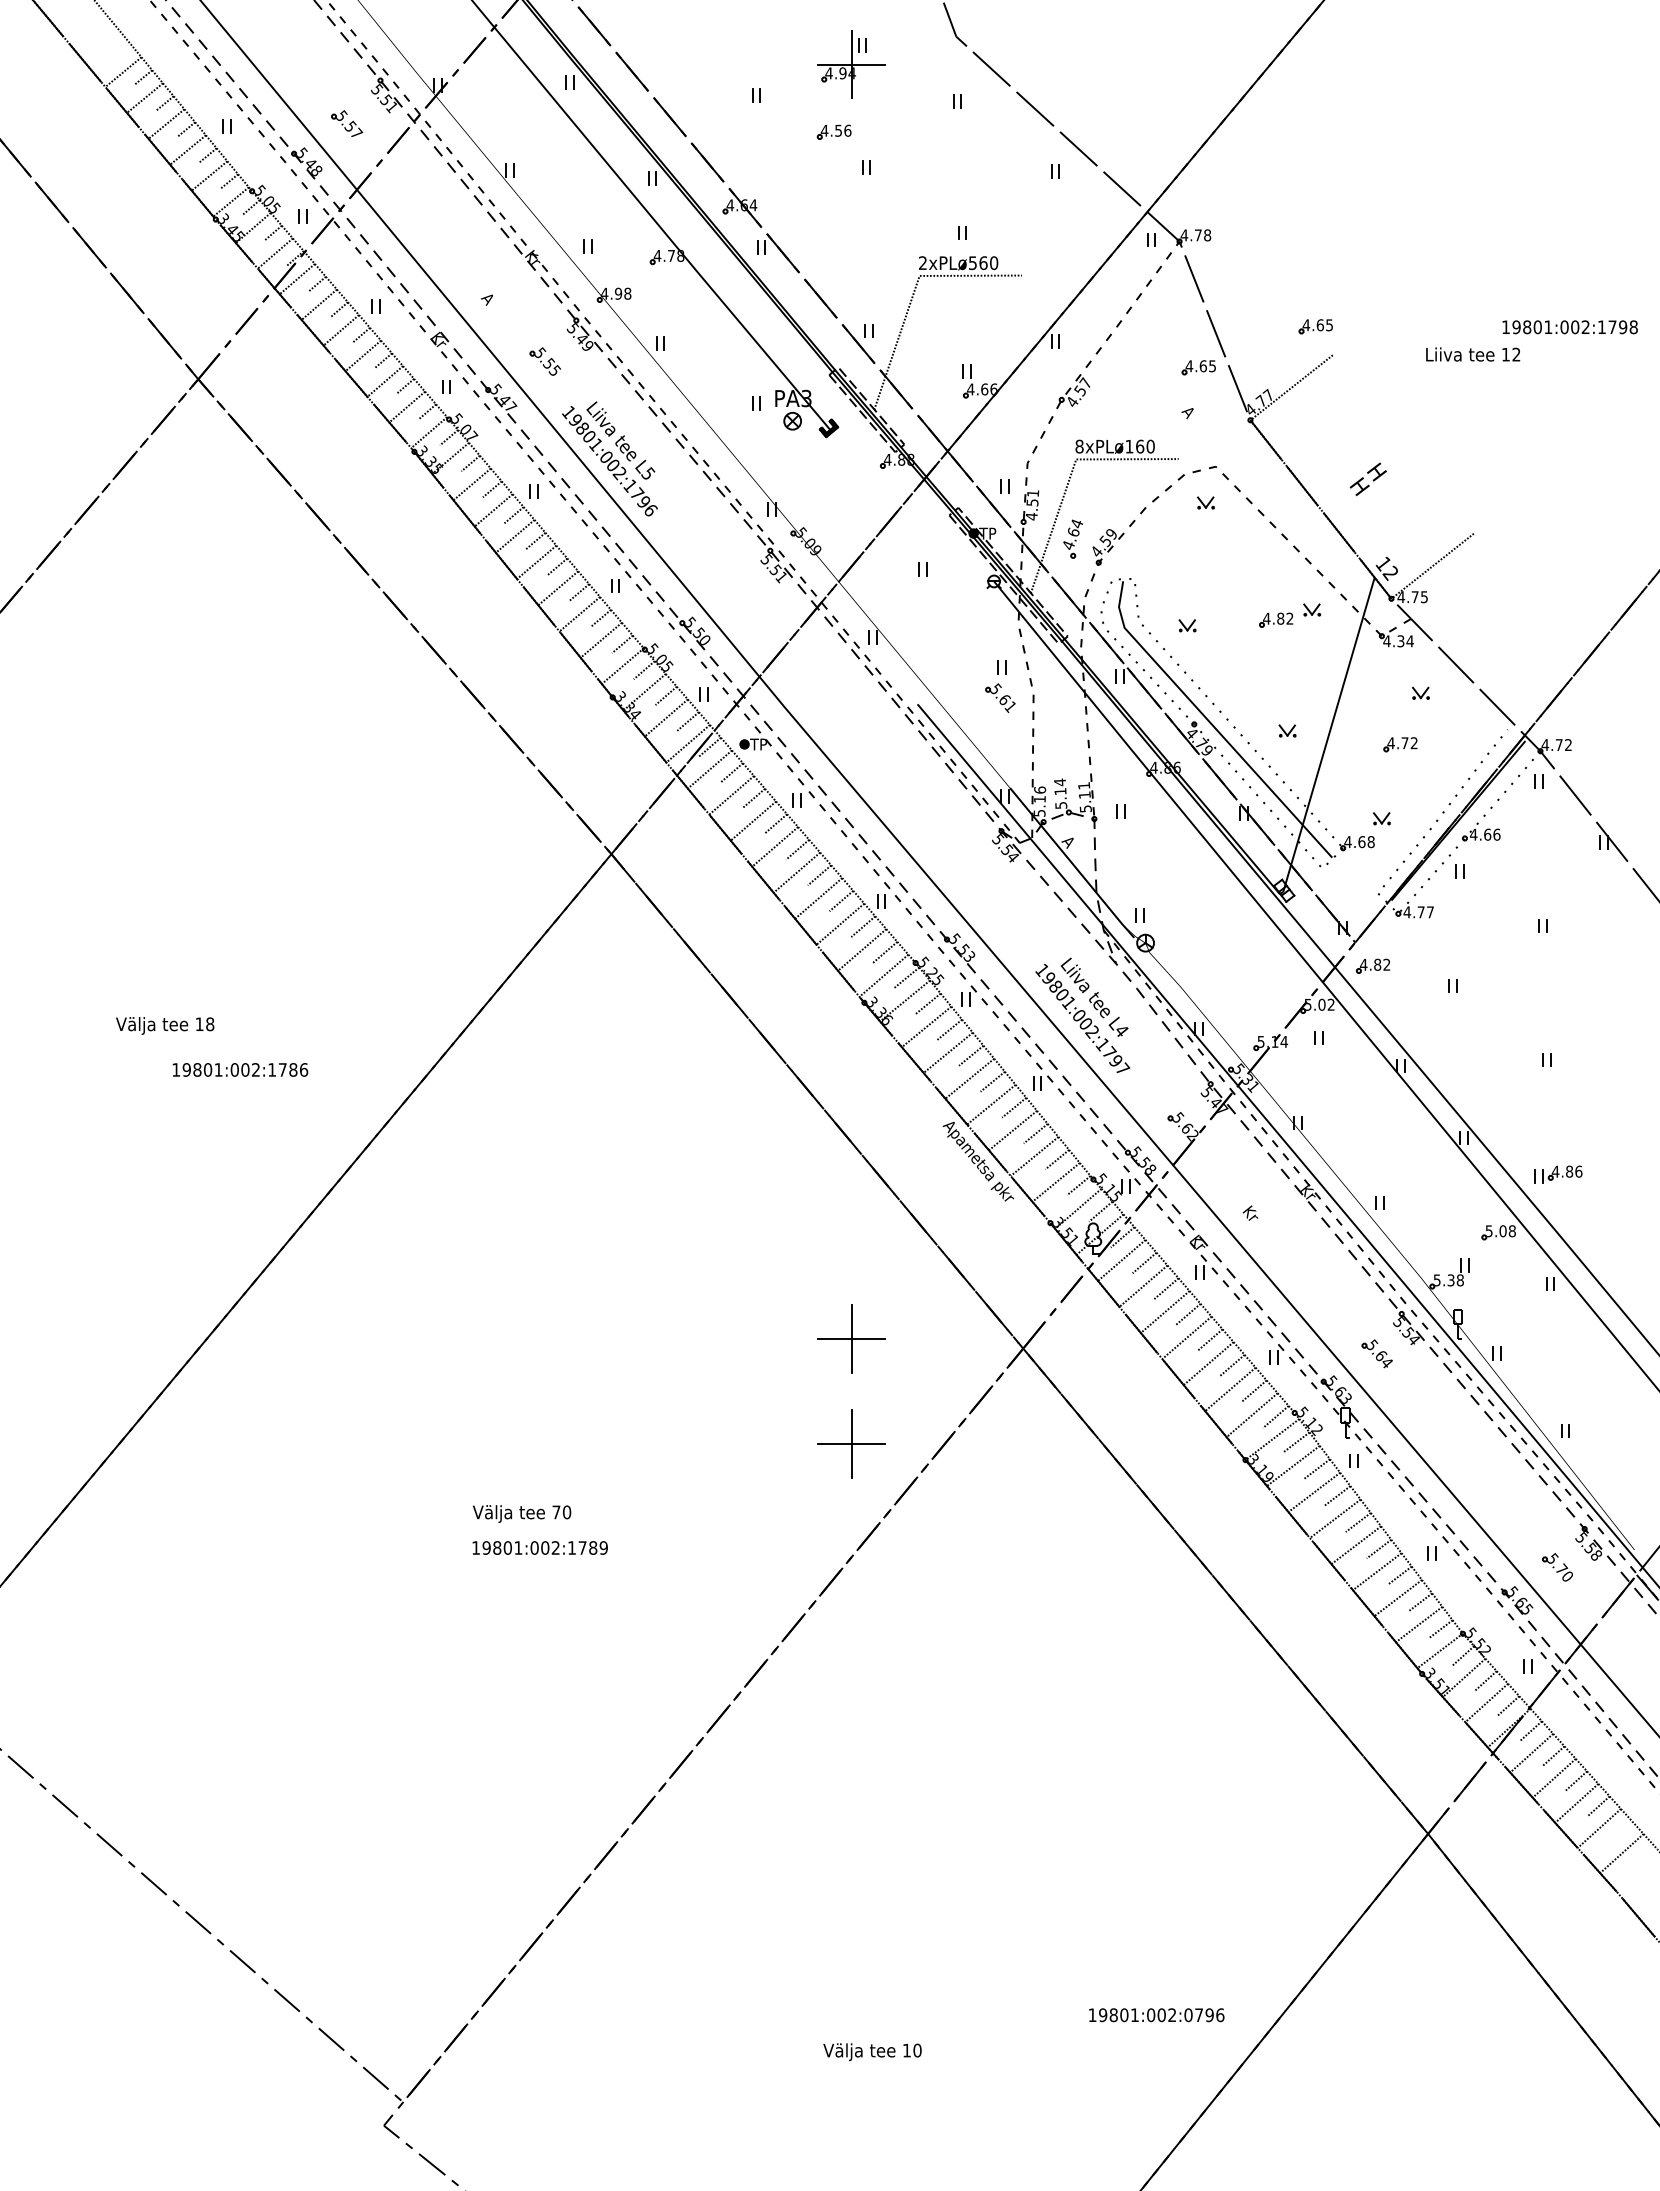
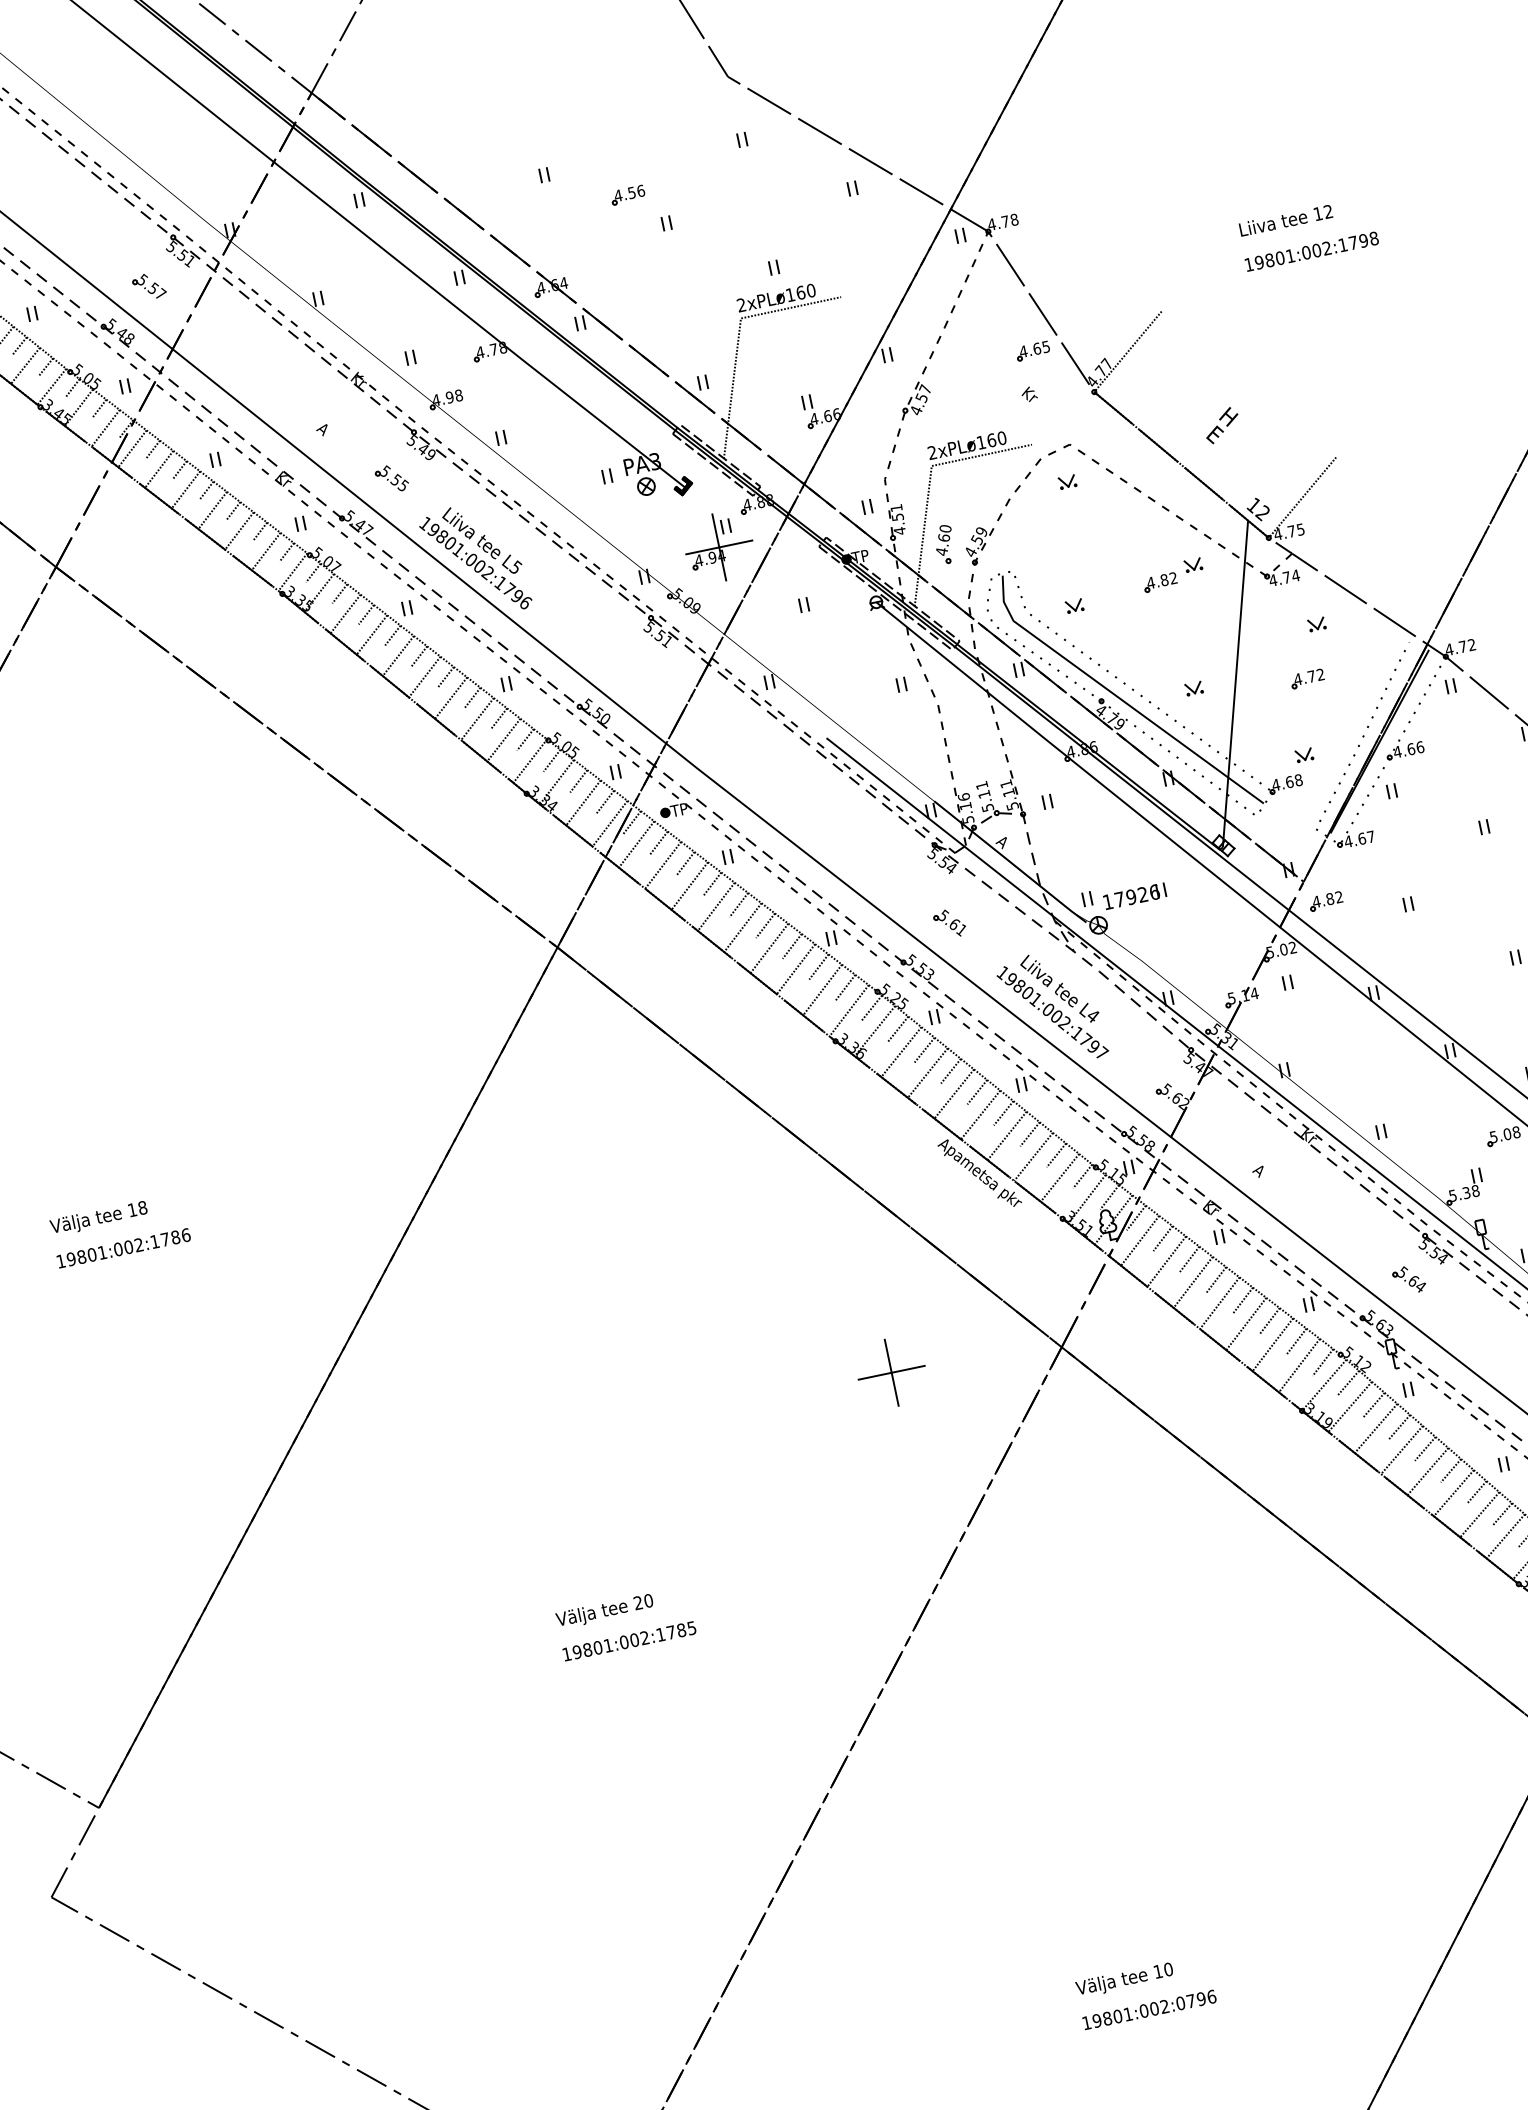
part: (851, 64) -> (719, 547), moved
text: (972, 263) -> (790, 295), 2xPLø560 -> 2xPLø160
part: (1315, 326) -> (1138, 286), removed
text: (1569, 327) -> (1311, 251), moved
text: (1473, 354) -> (1286, 220), moved
text: (1185, 410) -> (1028, 395), A -> Kr
text: (1079, 446) -> (932, 452), 8xPLø160 -> 2xPLø160
text: (1359, 486) -> (1214, 434), H -> E
text: (1076, 523) -> (945, 528), 4.64 -> 4.60
text: (1400, 641) -> (1286, 577), 4.34 -> 4.74
part: (1000, 697) -> (949, 923), moved
text: (1059, 782) -> (981, 785), 5.14 -> 5.11
text: (1420, 912) -> (1361, 839), 4.77 -> 4.67
part: (1186, 922) -> (1134, 896), added
text: (165, 1025) -> (99, 1218), moved
text: (240, 1069) -> (123, 1247), moved
text: (1249, 1214) -> (1255, 1169), Kr -> A
part: (851, 1443) -> (913, 1475), removed
text: (556, 1512) -> (638, 1603), 70 -> 20
text: (603, 1547) -> (691, 1627), 19801:002:1789 -> 19801:002:1785
text: (1156, 2015) -> (1149, 2010), moved
text: (872, 2052) -> (1124, 1980), moved

